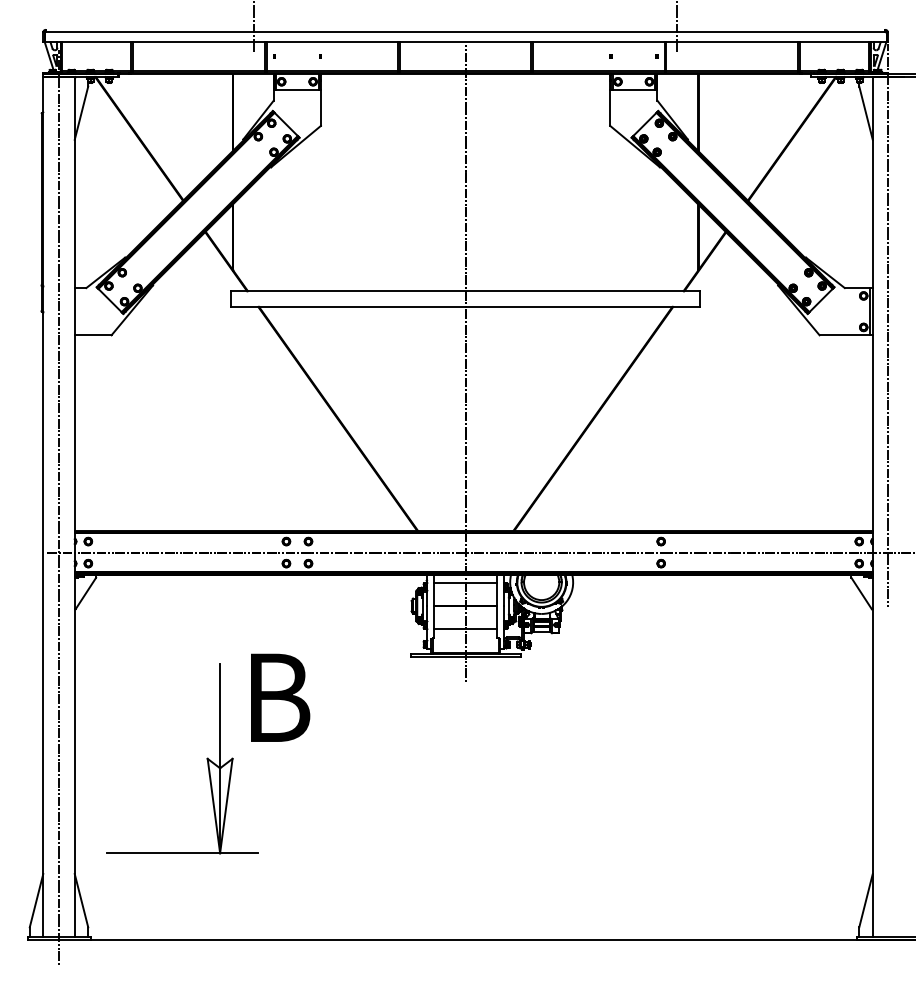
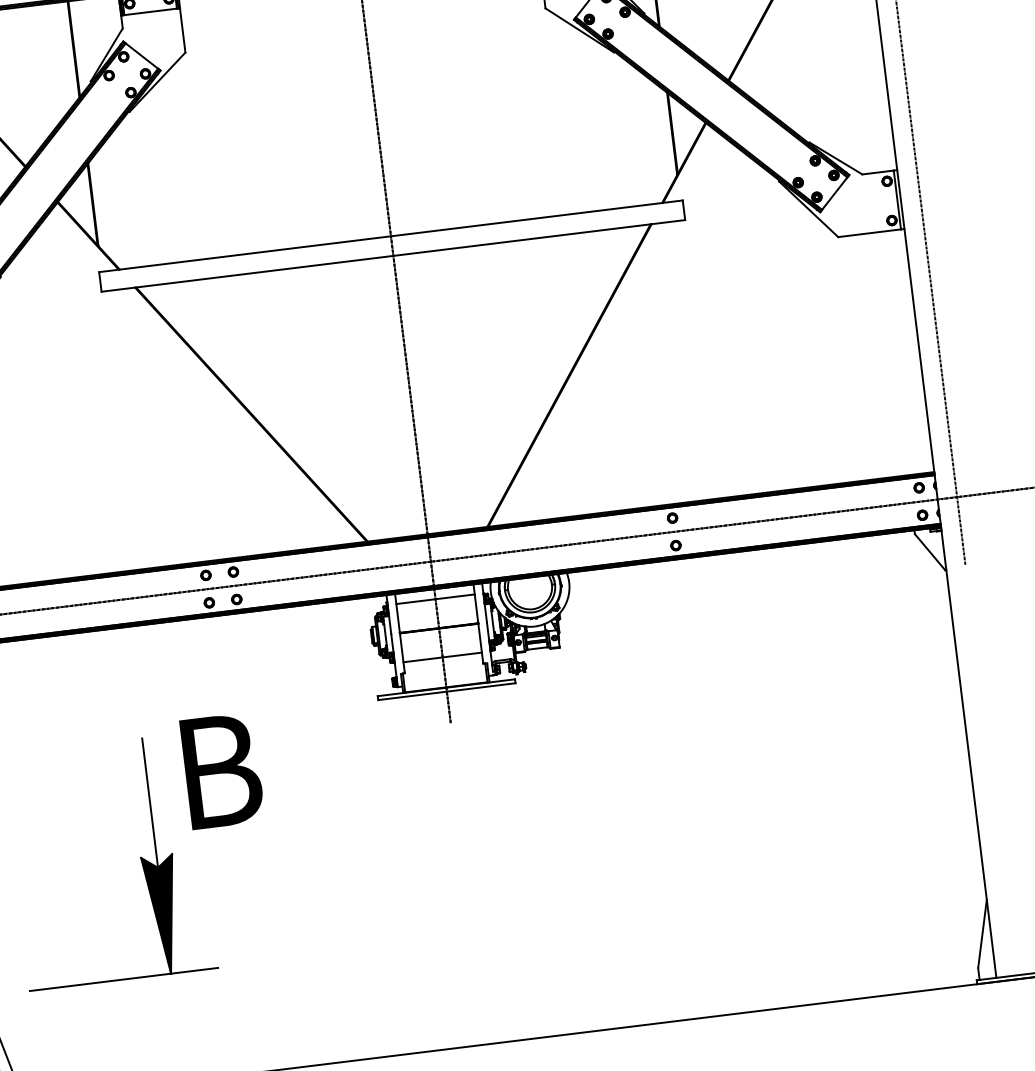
fill: (219, 805) -> (162, 914), added

